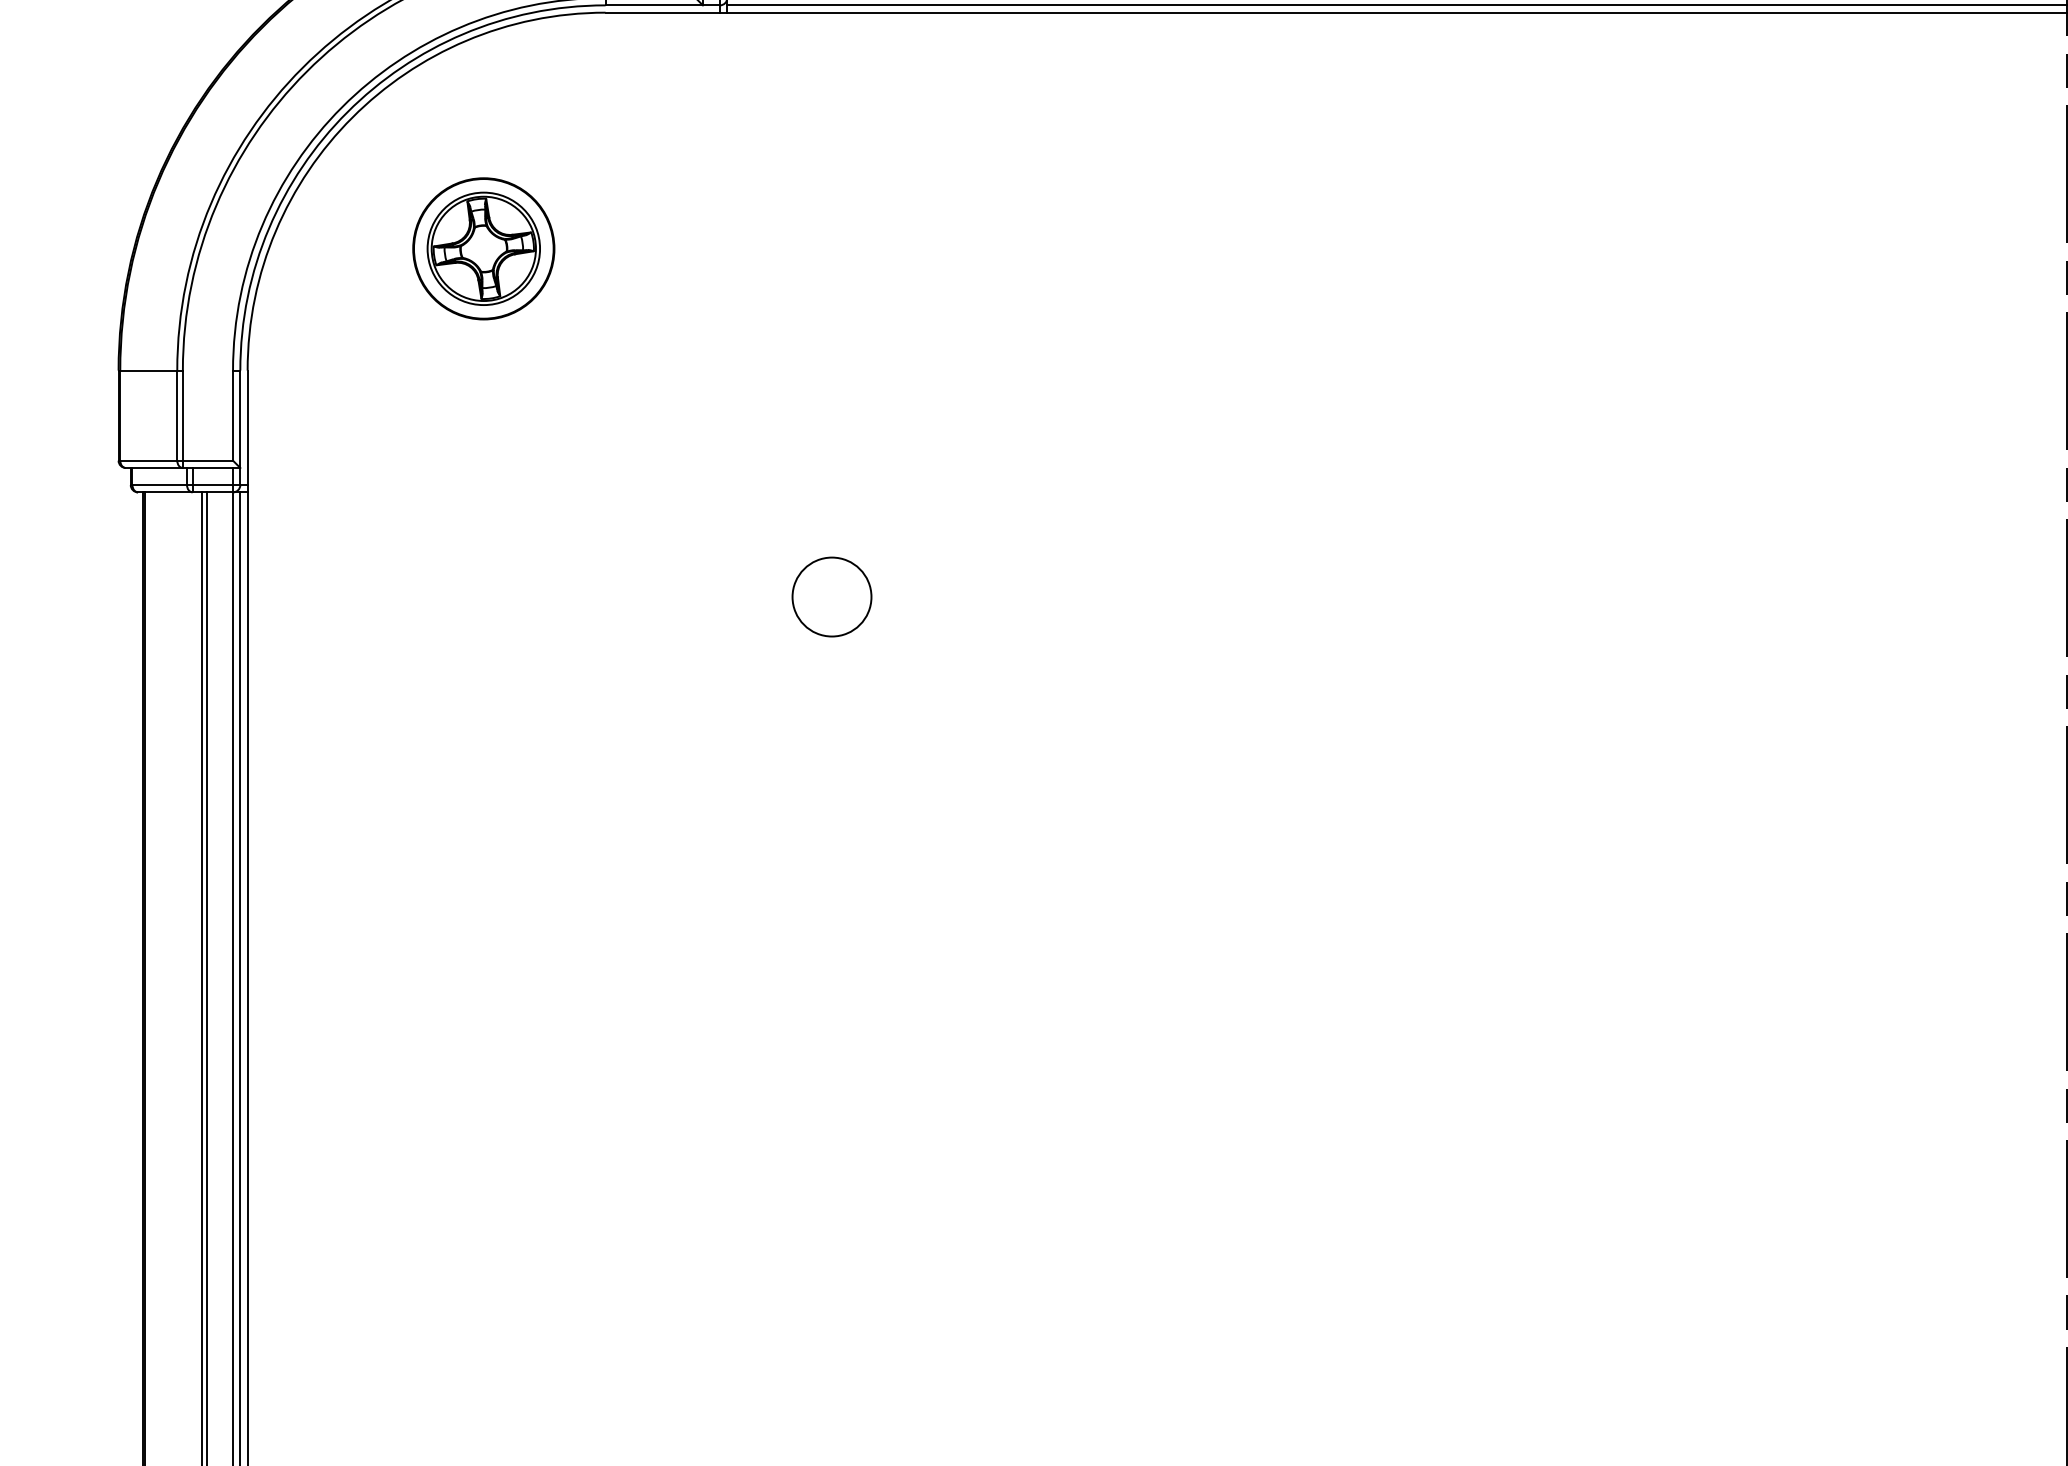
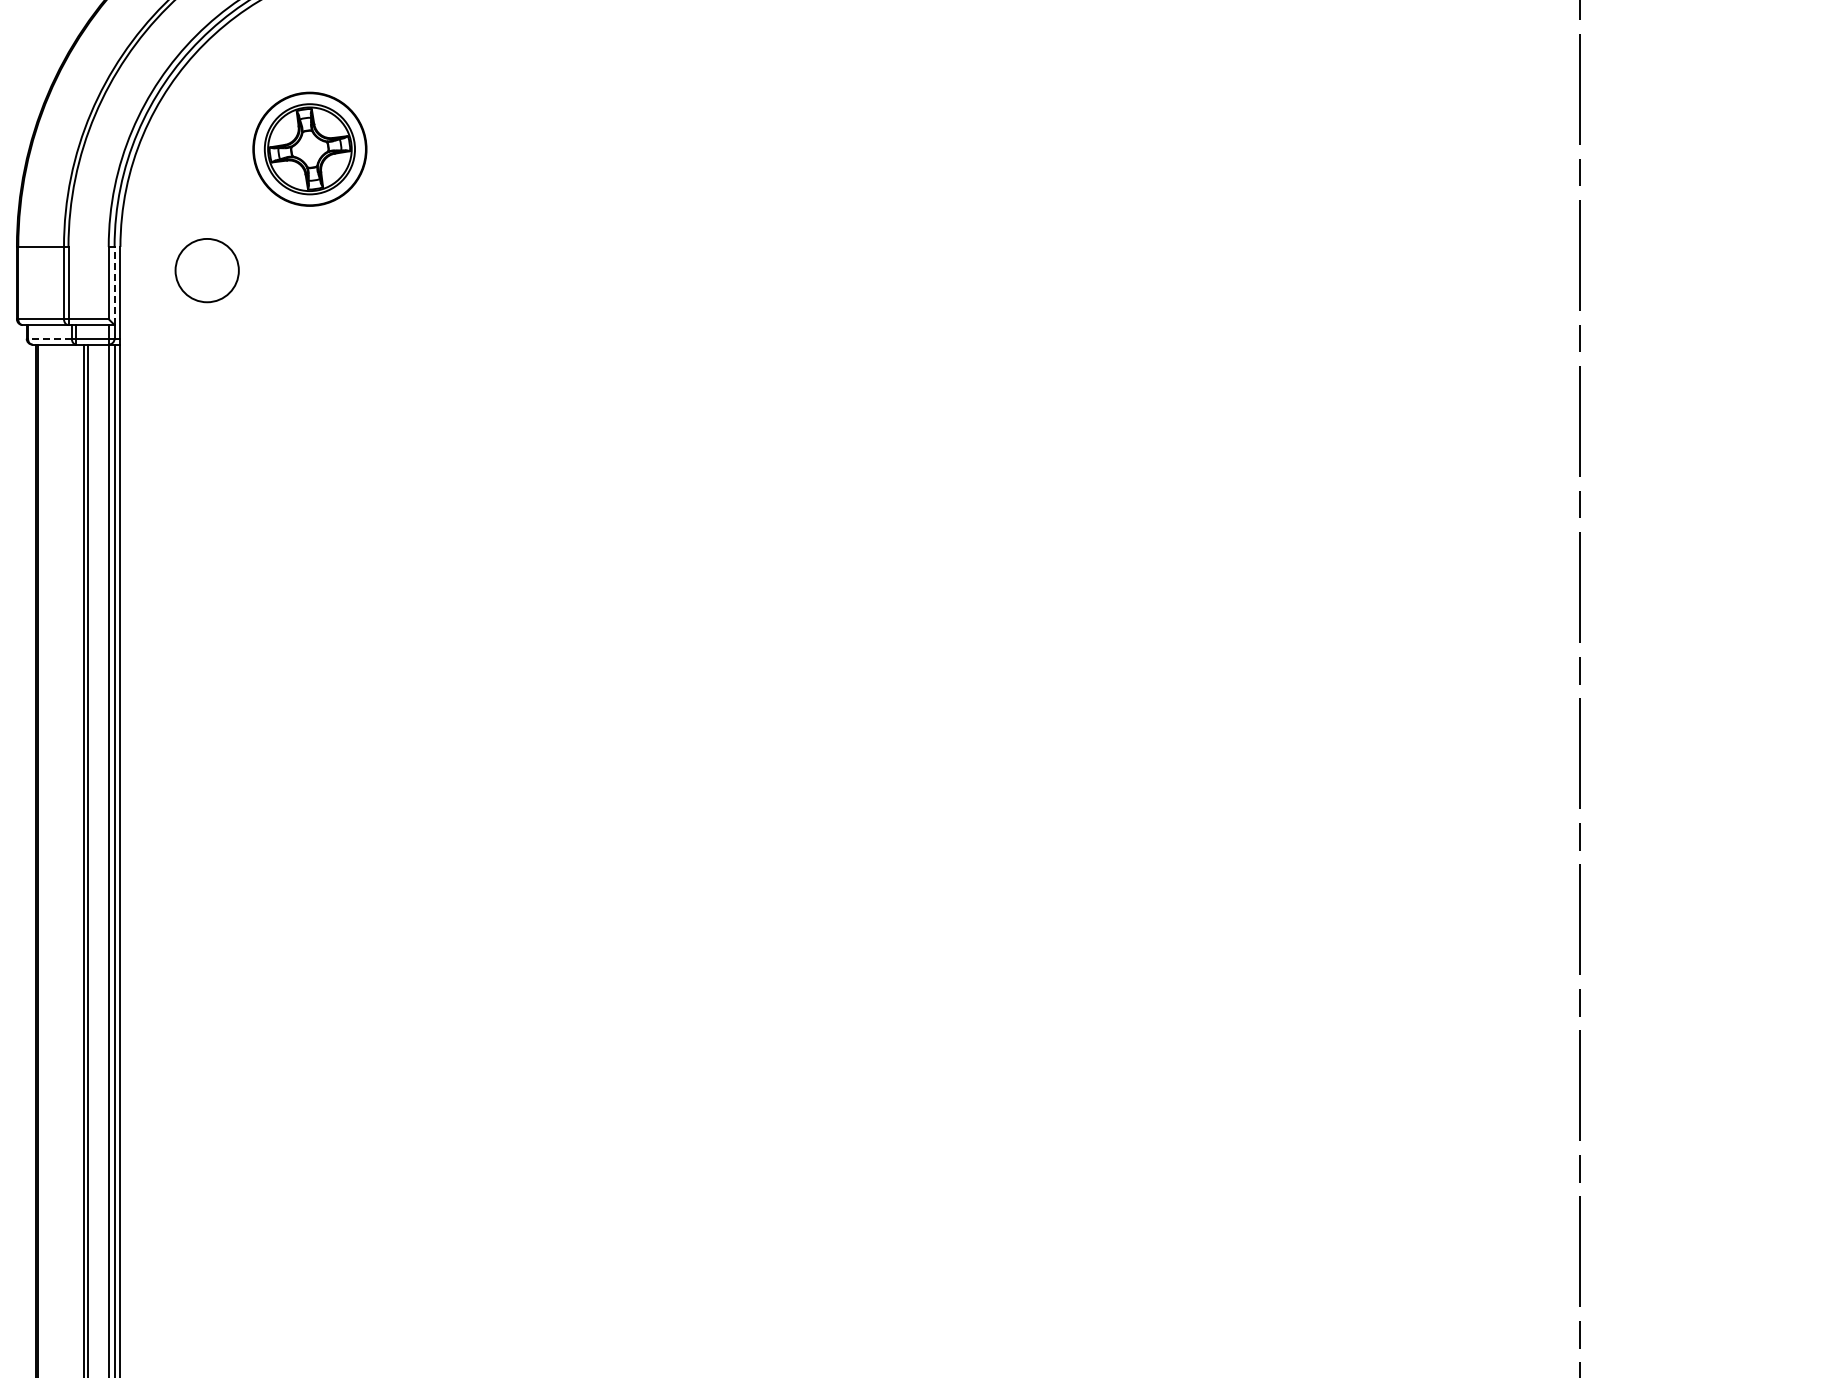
line: (240, 418) -> (114, 285), solid -> dashed
line: (159, 484) -> (49, 338), solid -> dashed
circle: (831, 596) -> (206, 270), moved

